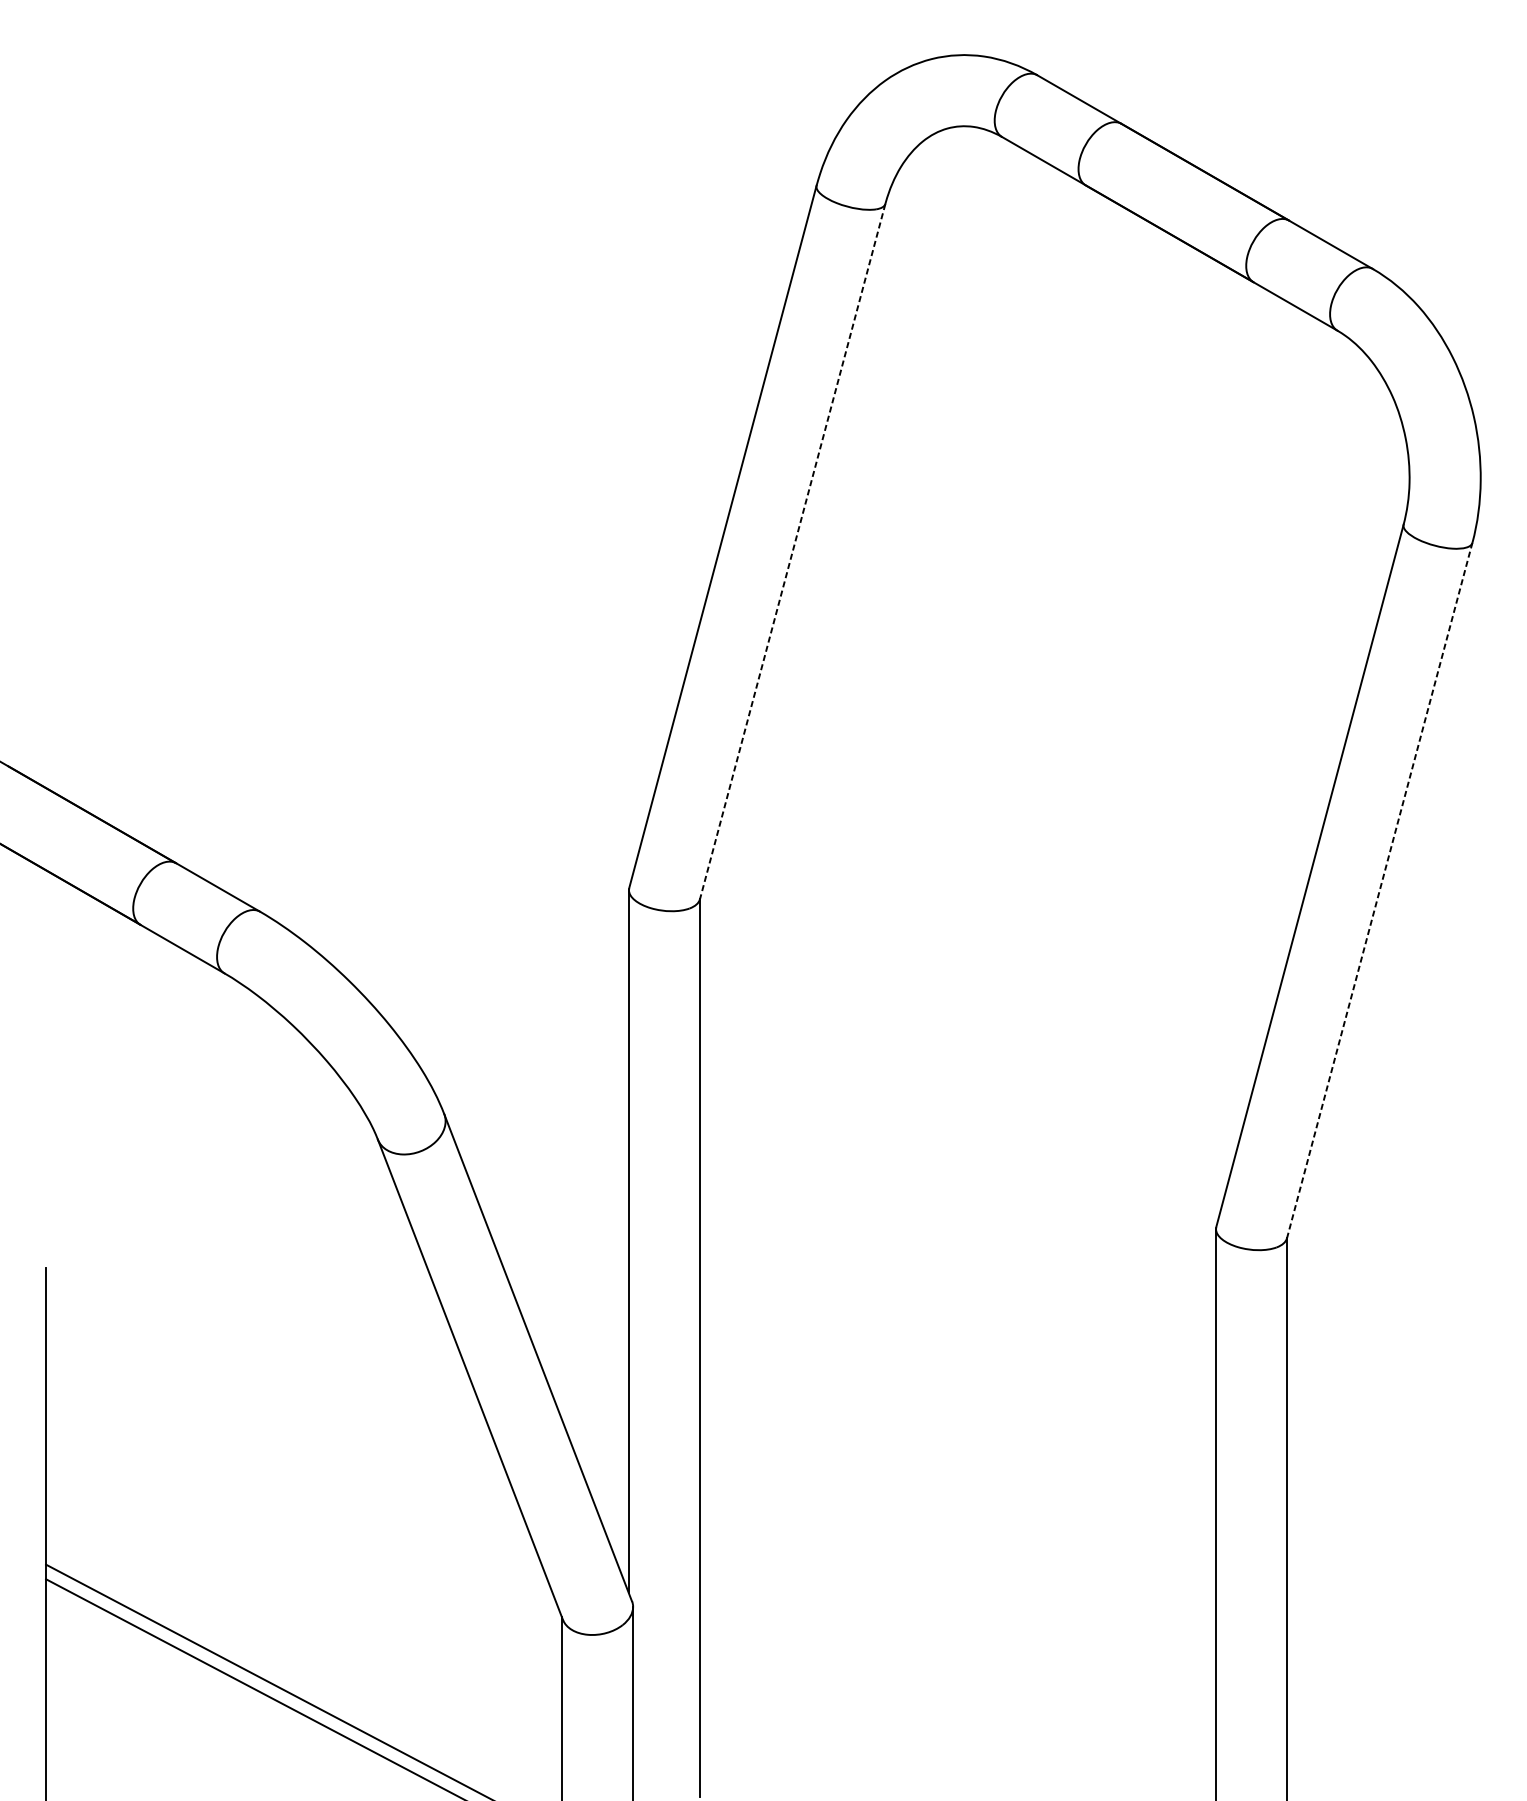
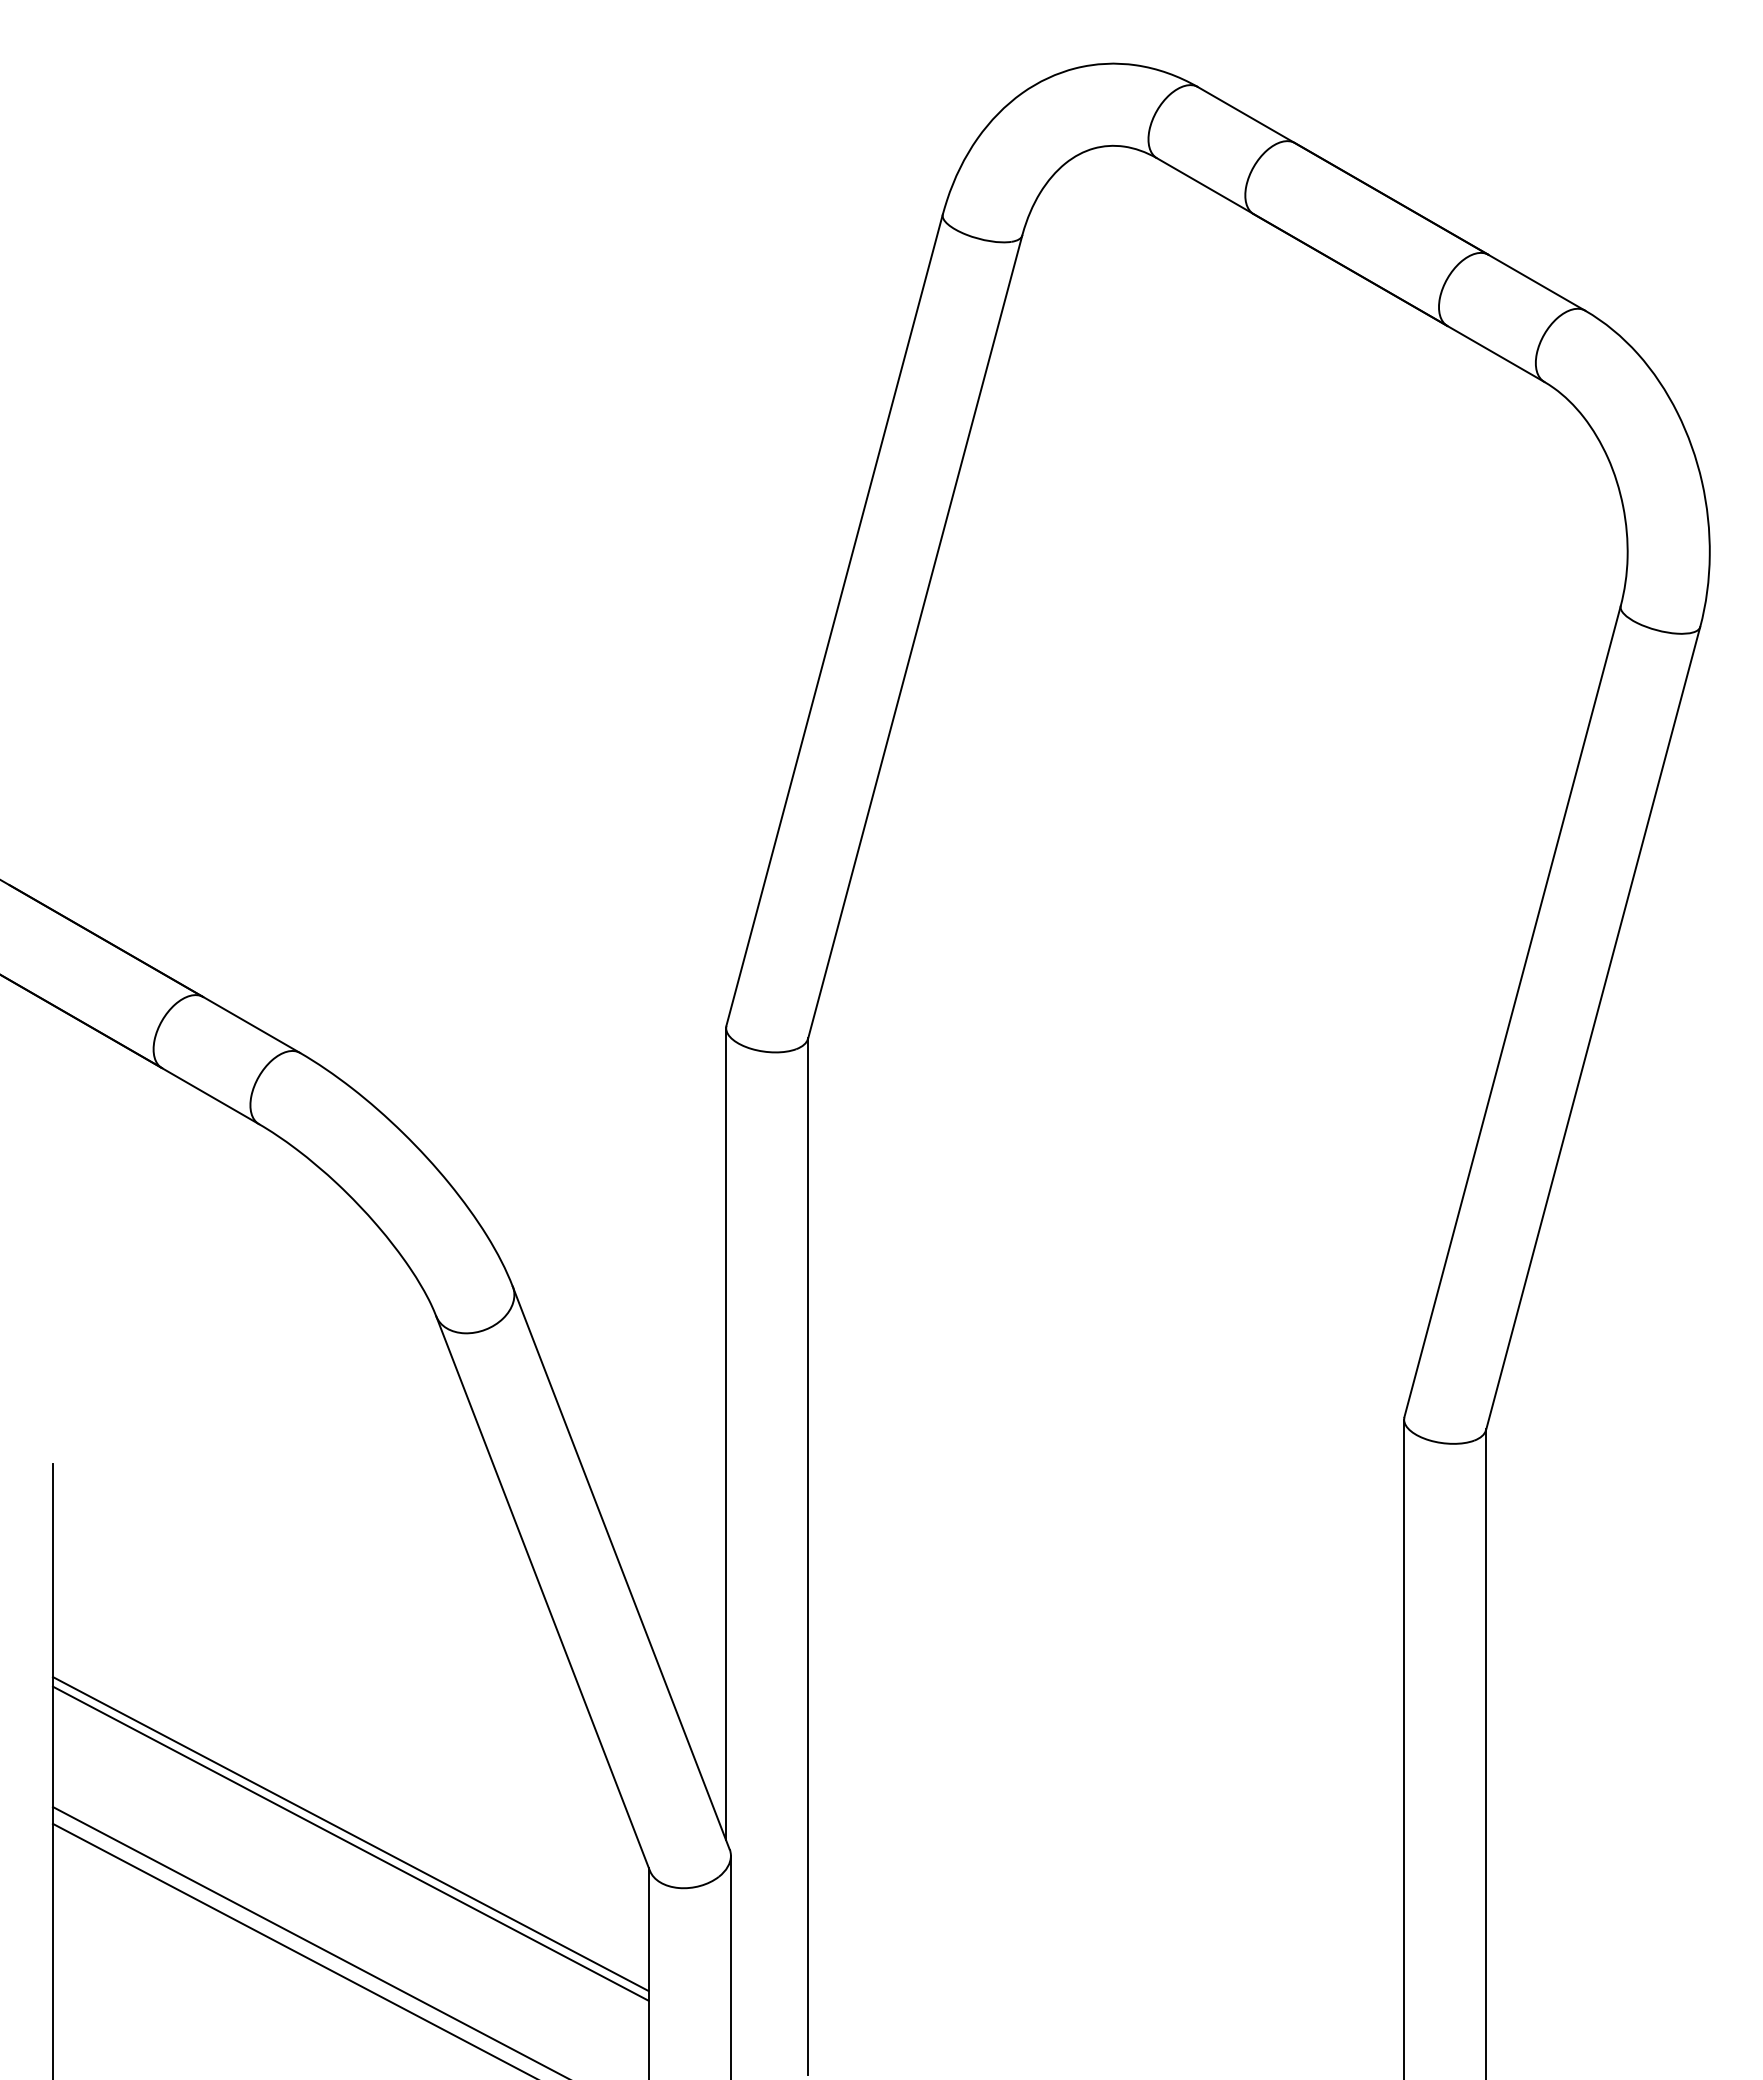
line: (792, 551) -> (915, 637), dashed -> solid
line: (1380, 890) -> (1593, 1028), dashed -> solid
line: (303, 1588) -> (350, 1834), added
line: (303, 1596) -> (350, 1843), added

